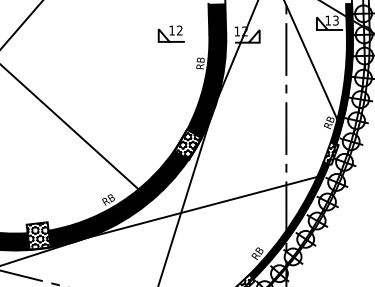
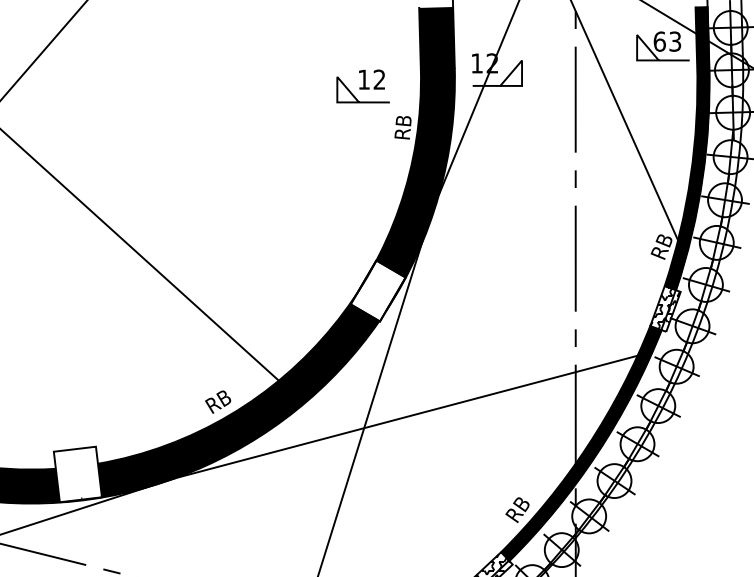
text: (328, 20) -> (660, 41), 13 -> 63
part: (170, 33) -> (360, 85), moved
hatch: (187, 144) -> (377, 290), removed
hatch: (38, 235) -> (77, 473), removed

